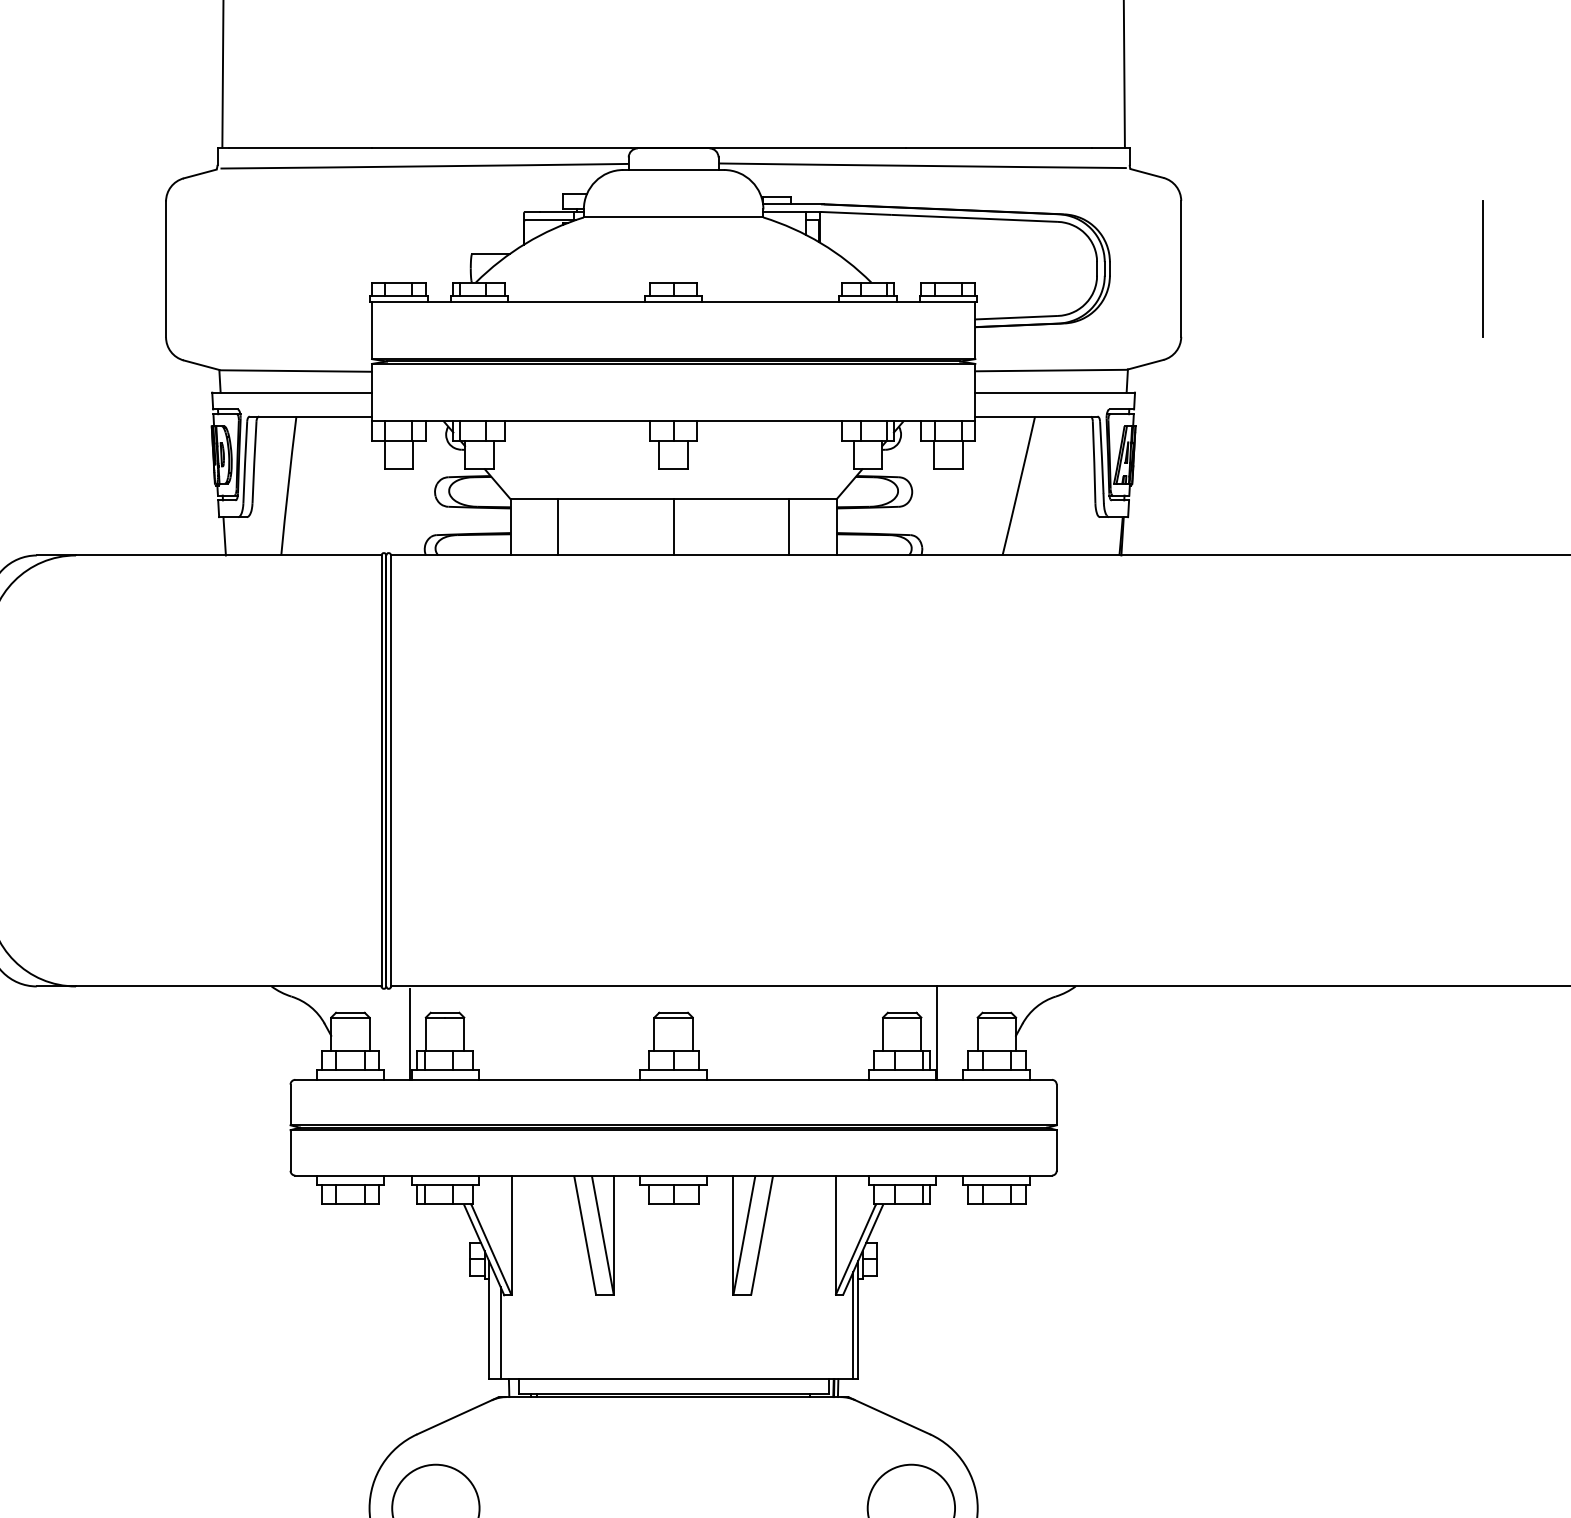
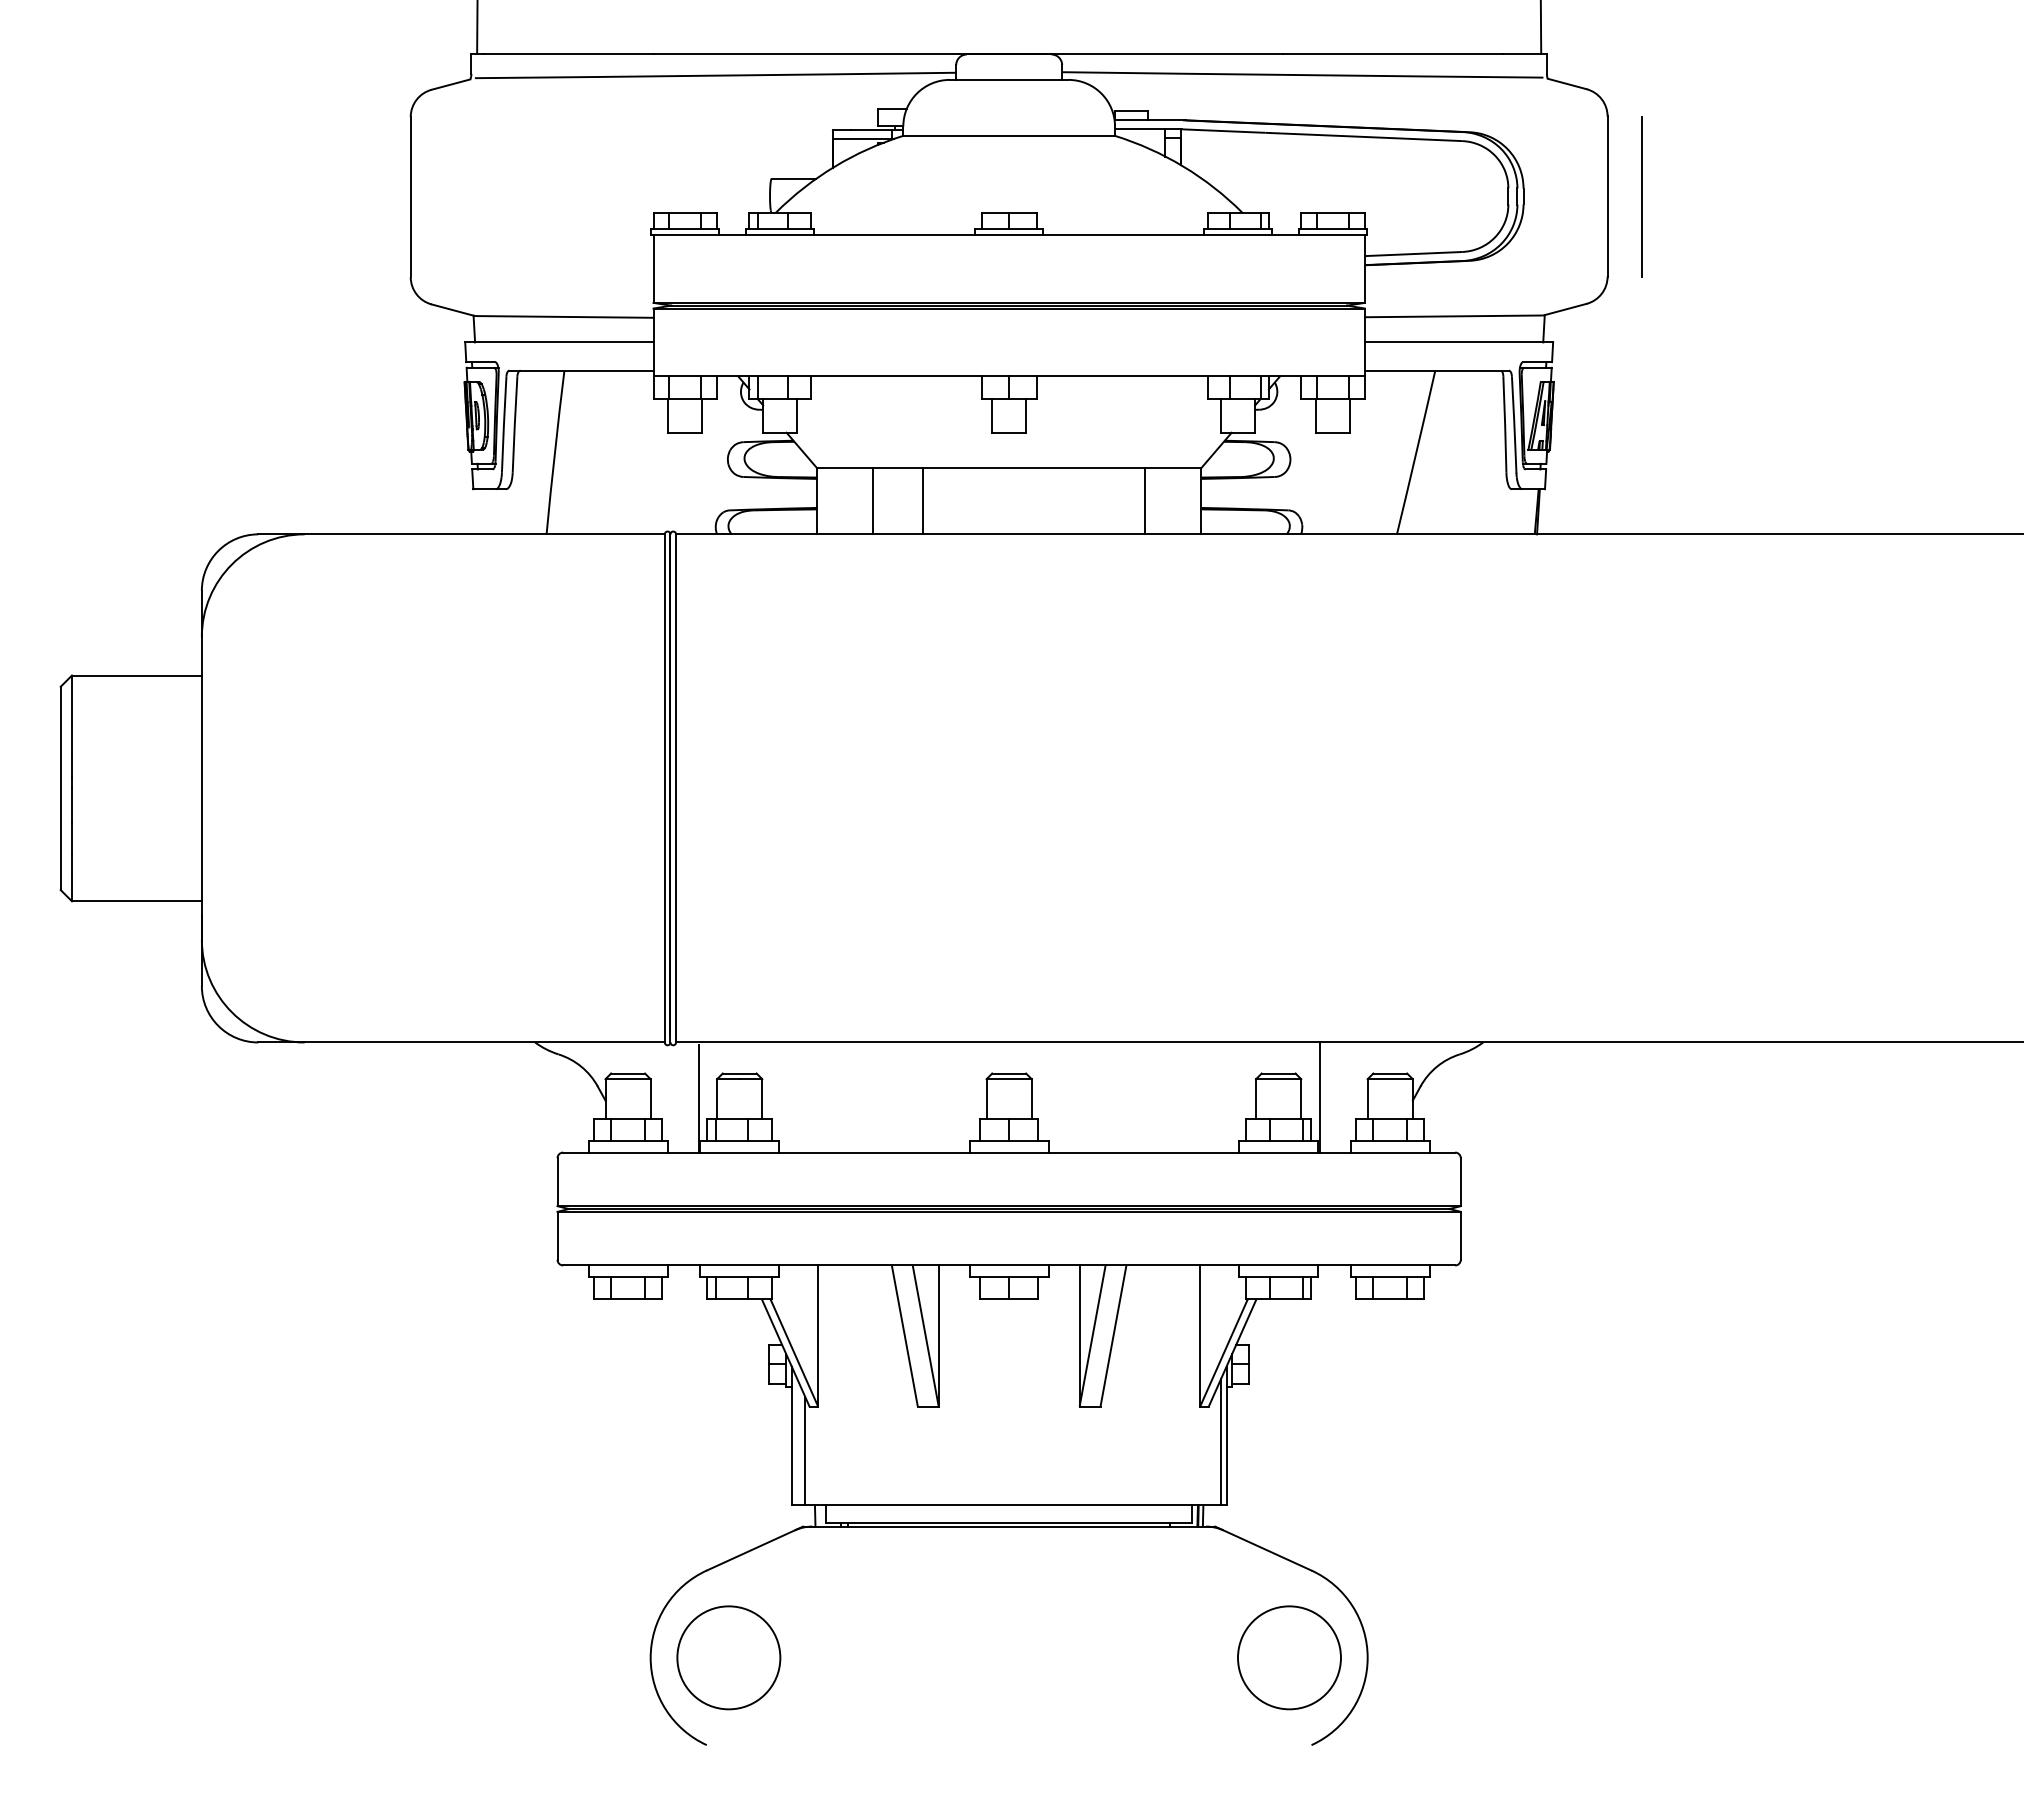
line: (1482, 268) -> (1641, 196), moved
line: (673, 527) -> (923, 501), moved
line: (224, 536) -> (479, 511), removed

